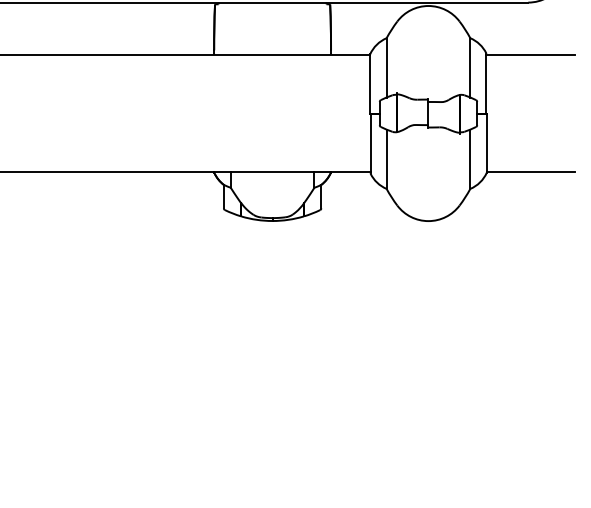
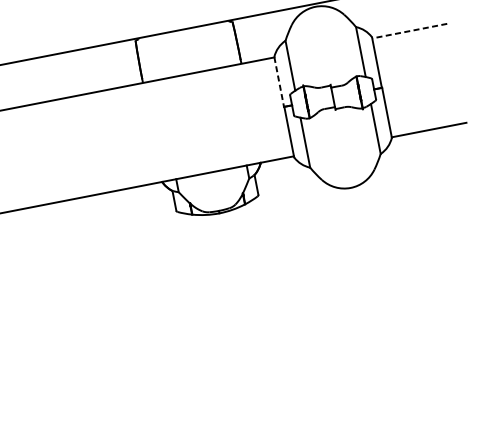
line: (530, 54) -> (409, 30), solid -> dashed
line: (370, 83) -> (279, 81), solid -> dashed

